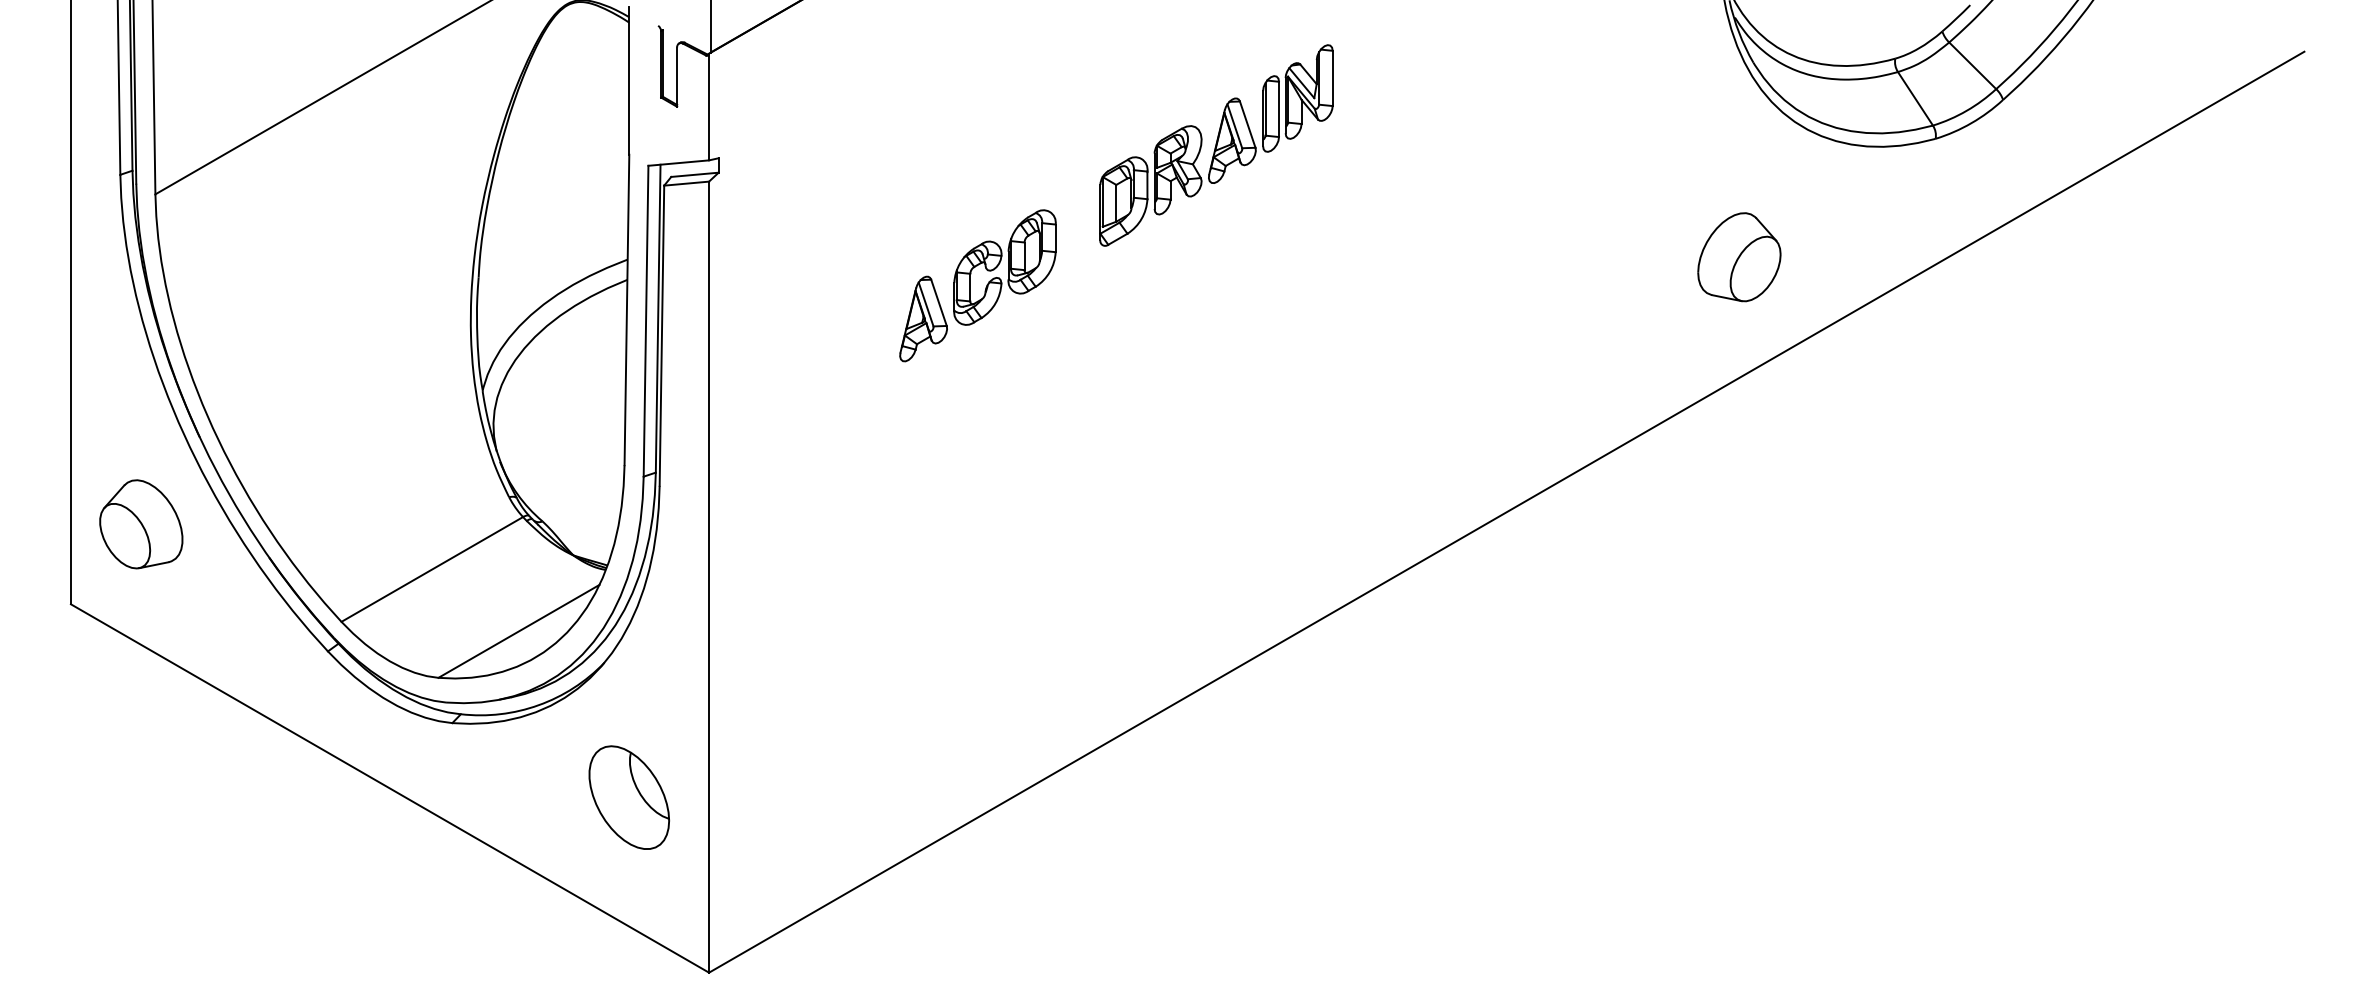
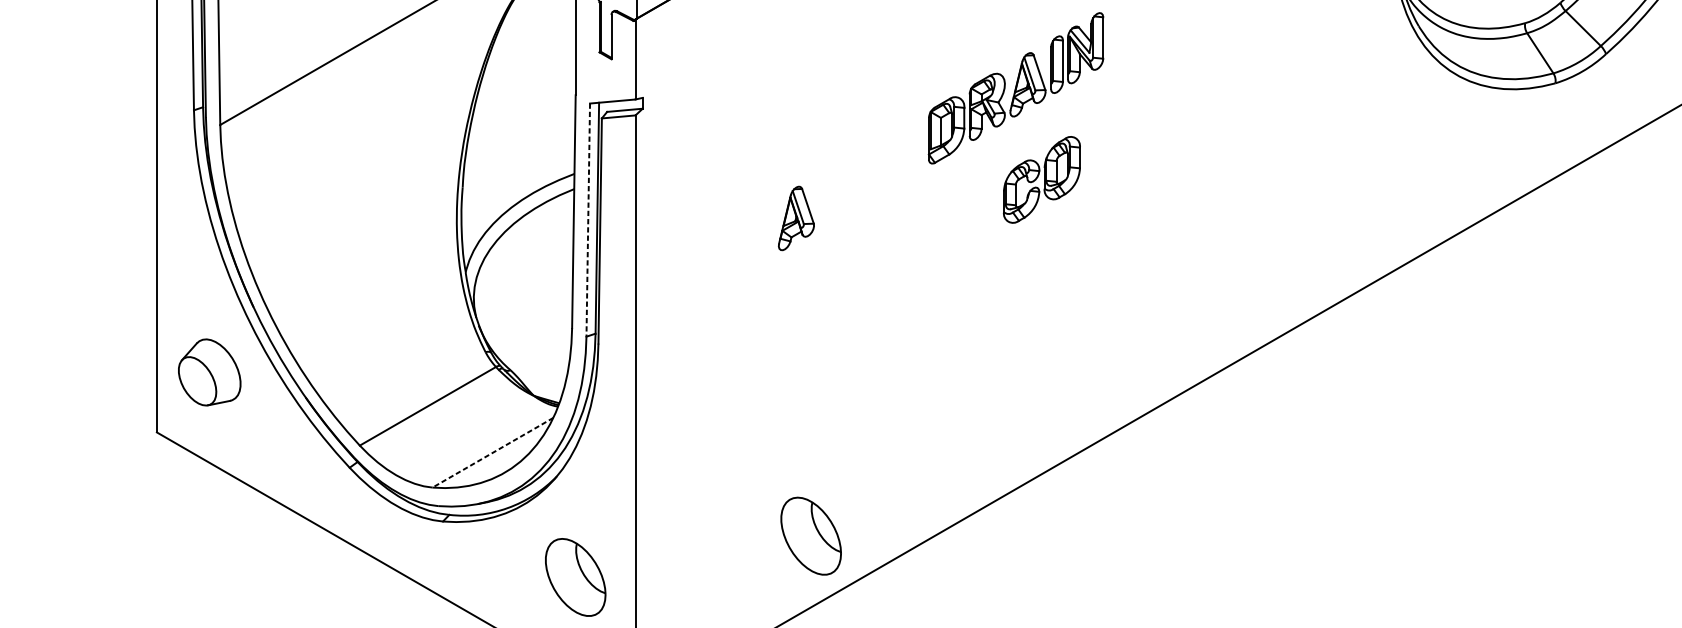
part: (1739, 257) -> (1408, 172), removed
part: (1004, 267) -> (1041, 179), moved
line: (646, 321) -> (588, 220), solid -> dashed
line: (518, 631) -> (492, 452), solid -> dashed
part: (942, 742) -> (810, 536), added

